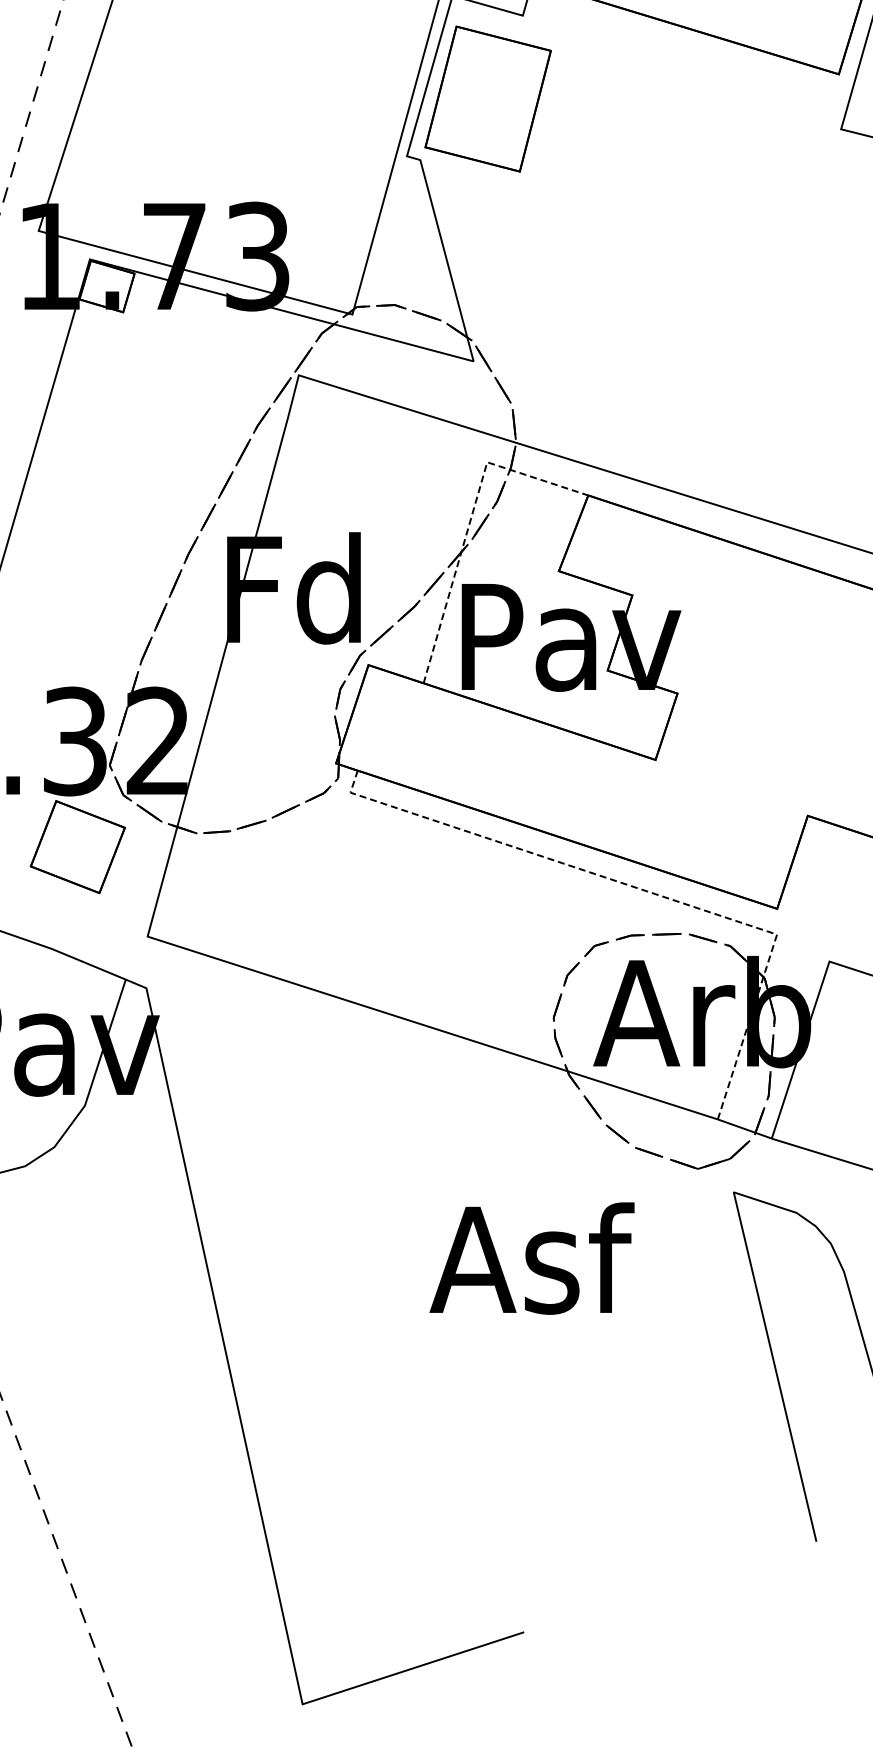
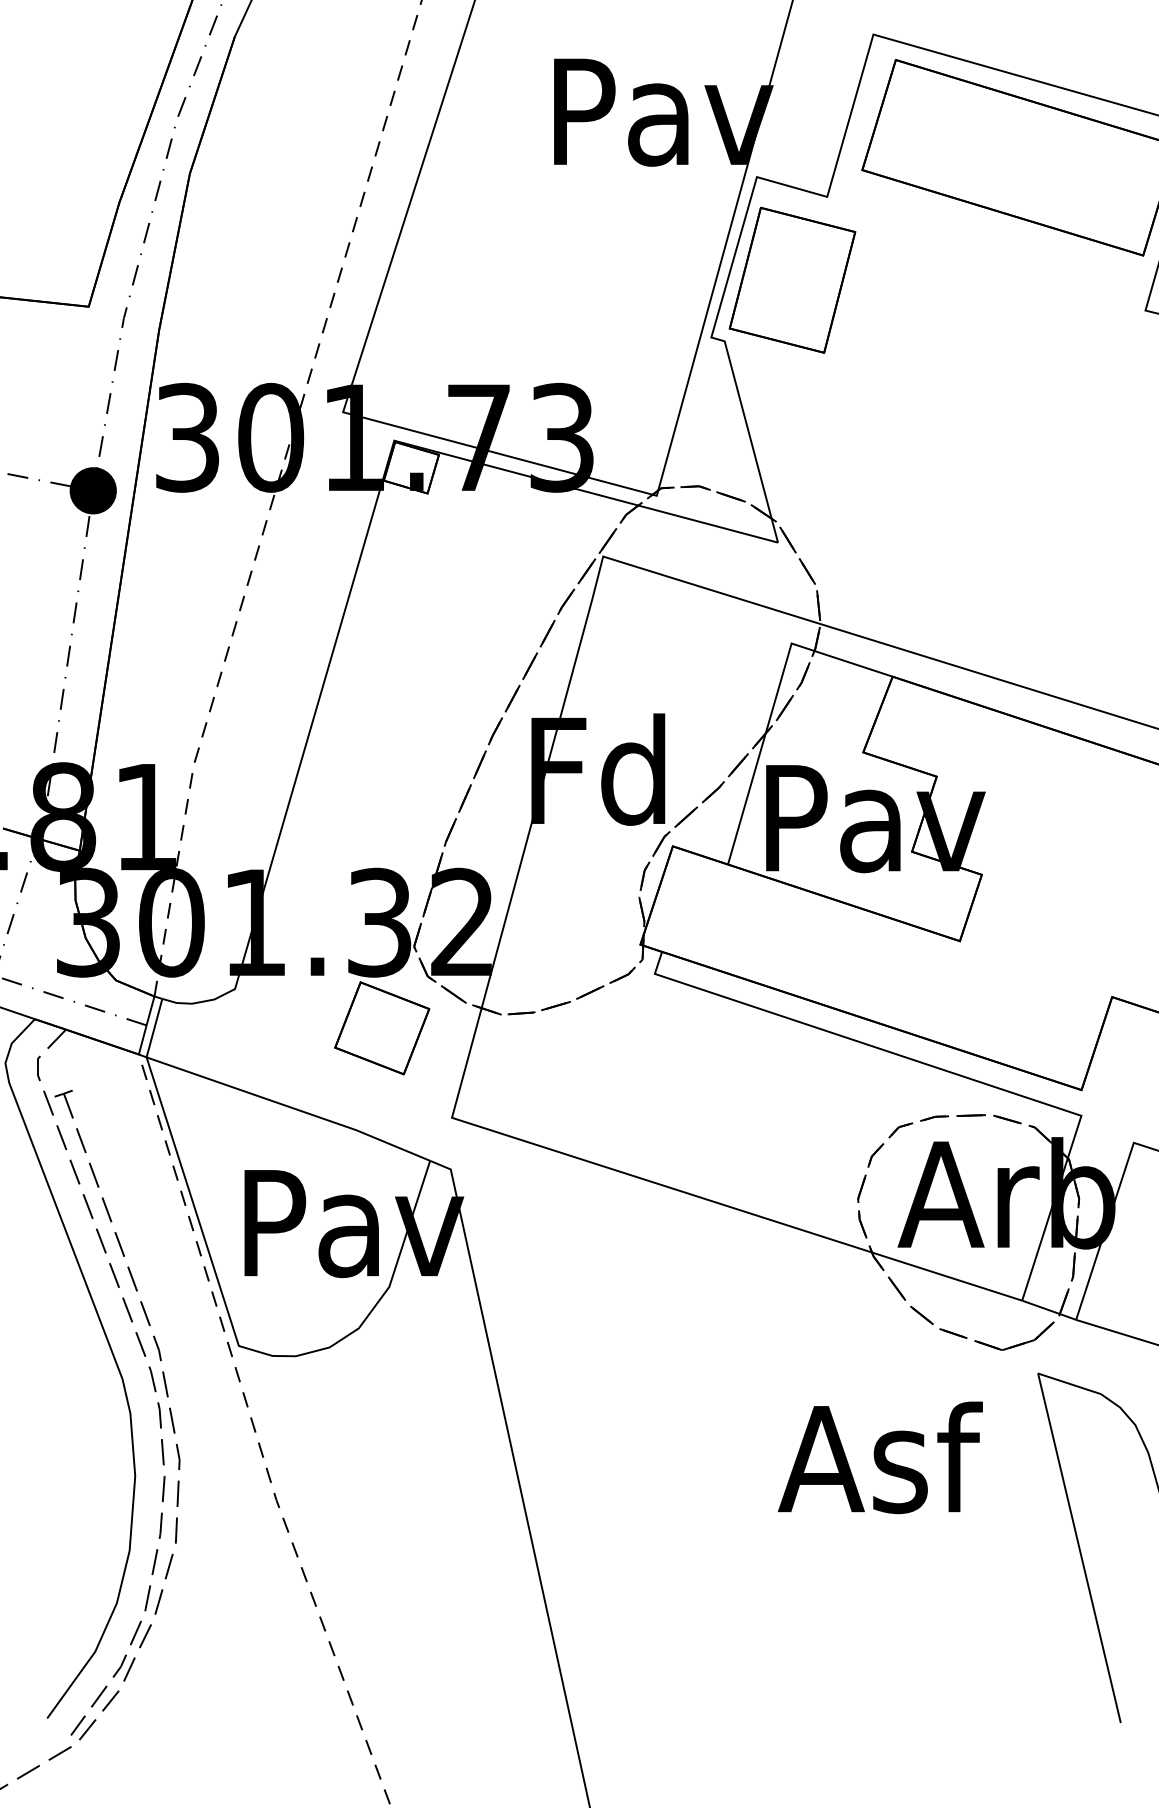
line: (470, 521) -> (774, 702), dashed -> solid
line: (644, 890) -> (948, 1071), dashed -> solid
text: (532, 1258) -> (880, 1457), moved

